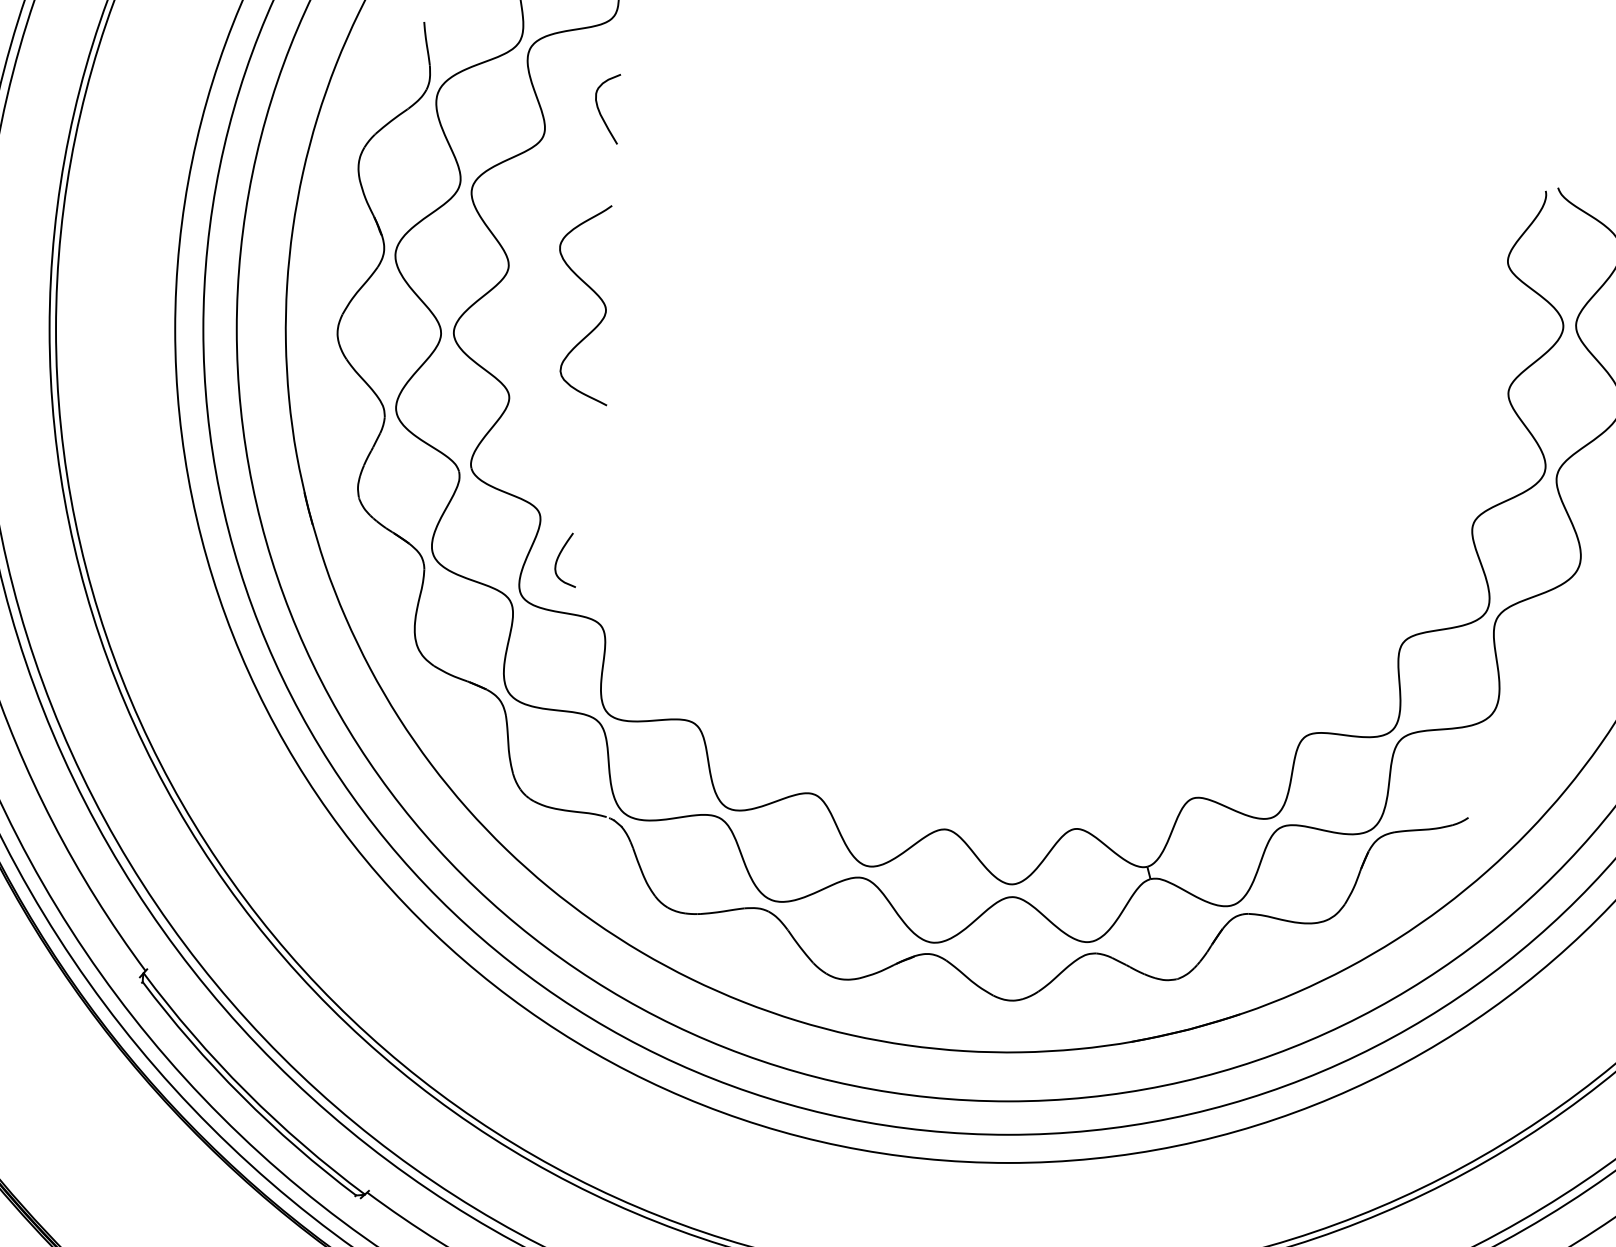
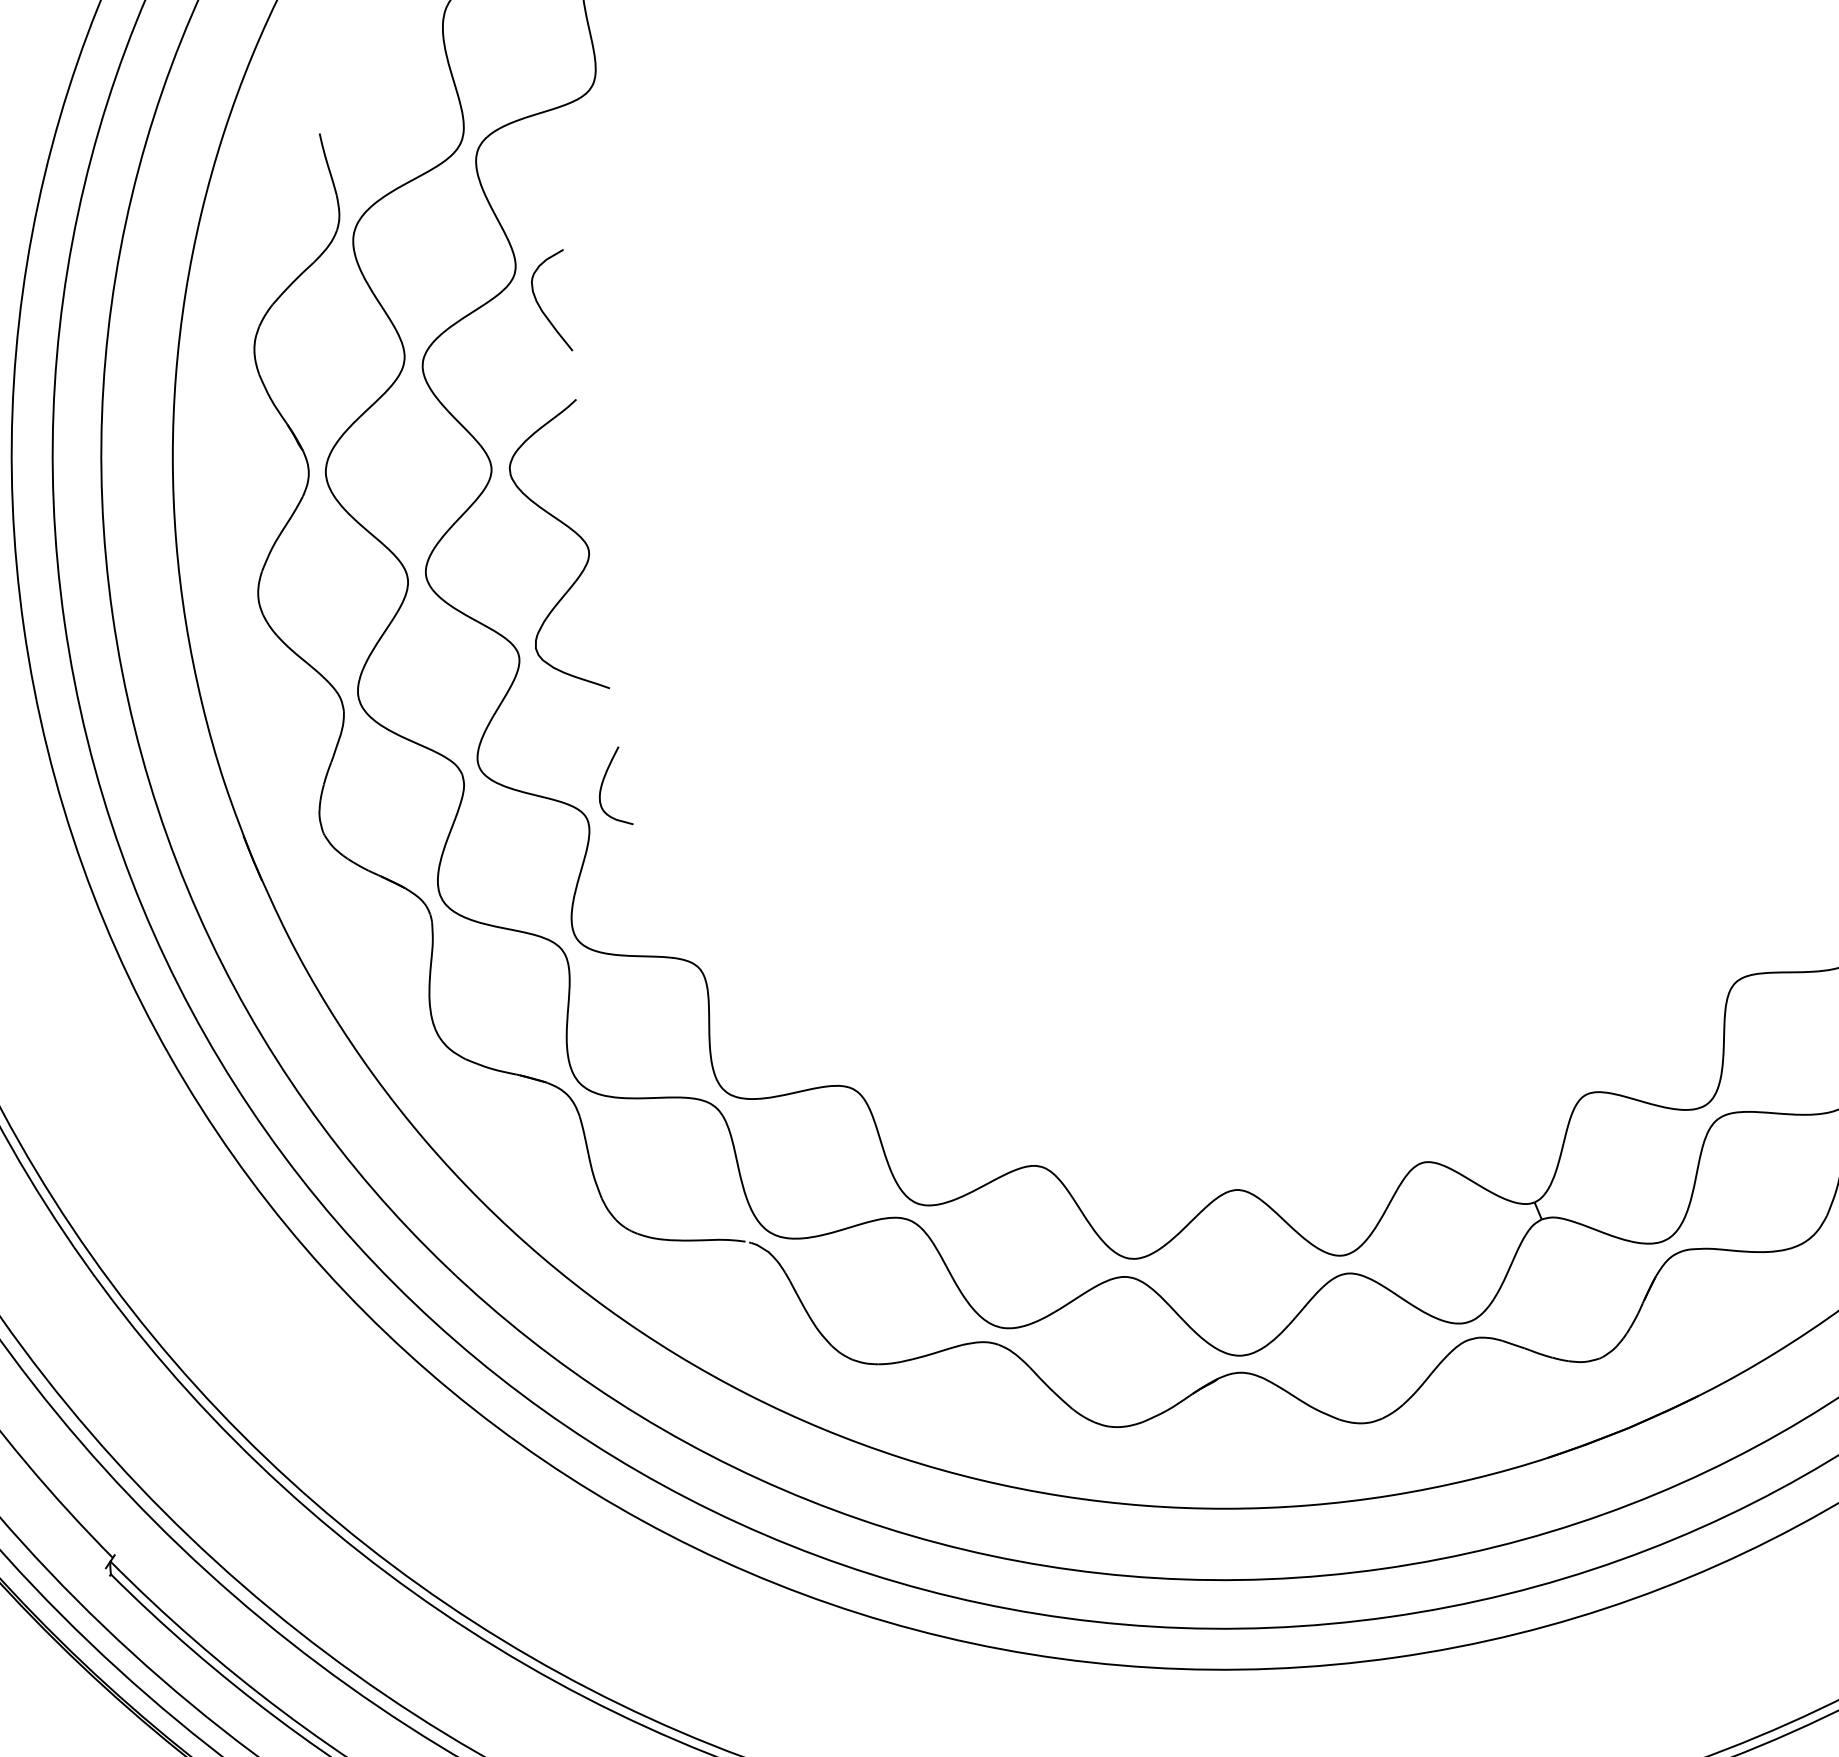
curve: (600, 111) -> (541, 307), moved
curve: (595, 294) -> (570, 530), moved
curve: (559, 557) -> (603, 784), moved

